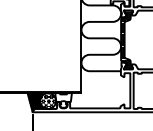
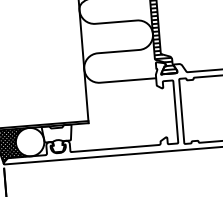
hatch: (47, 100) -> (28, 141), removed

